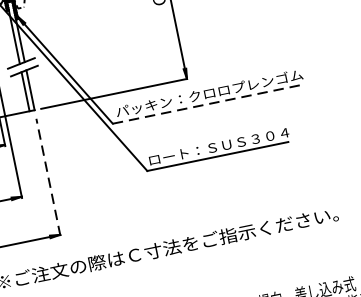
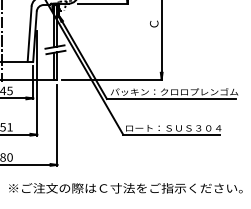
line: (207, 105) -> (171, 99), dashed -> solid
line: (48, 177) -> (57, 125), dashed -> solid

